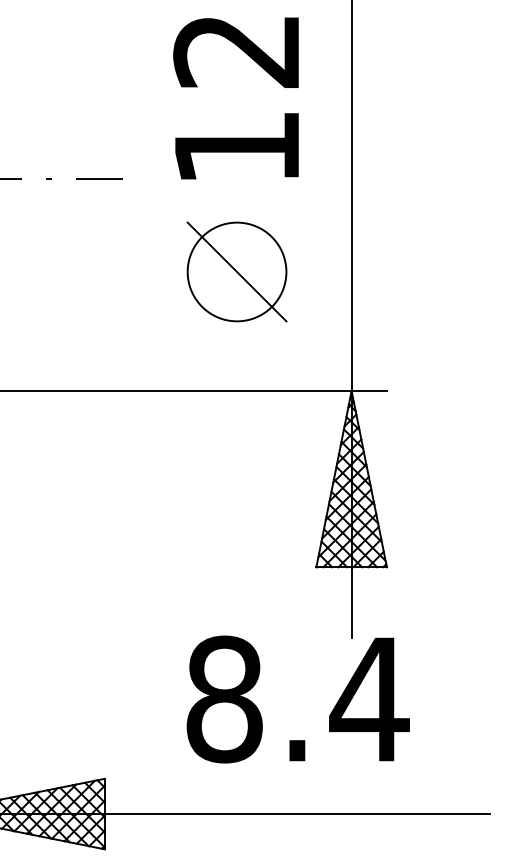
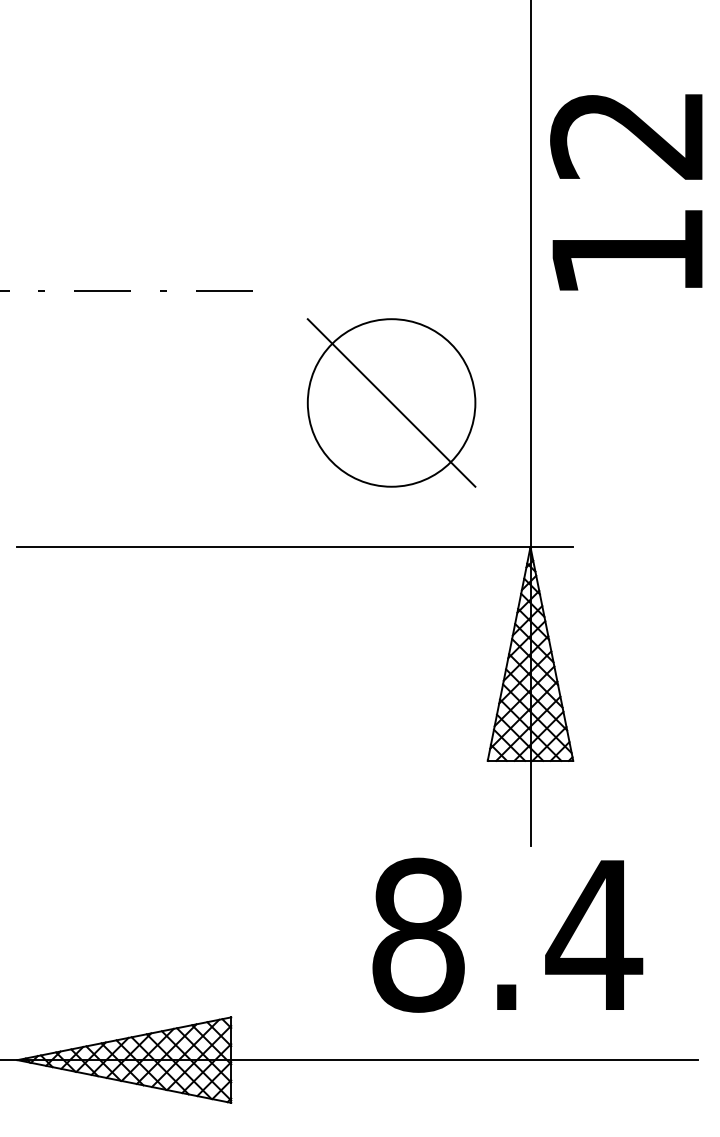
text: (236, 98) -> (626, 192), moved
part: (237, 271) -> (391, 402), size x1.4
text: (298, 698) -> (507, 934), moved

